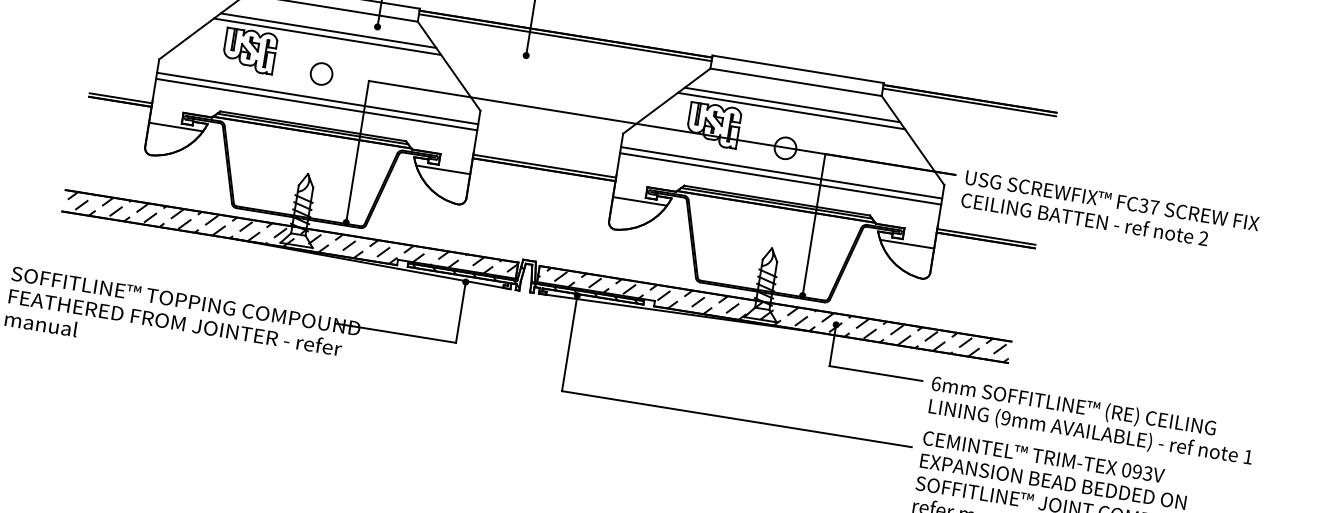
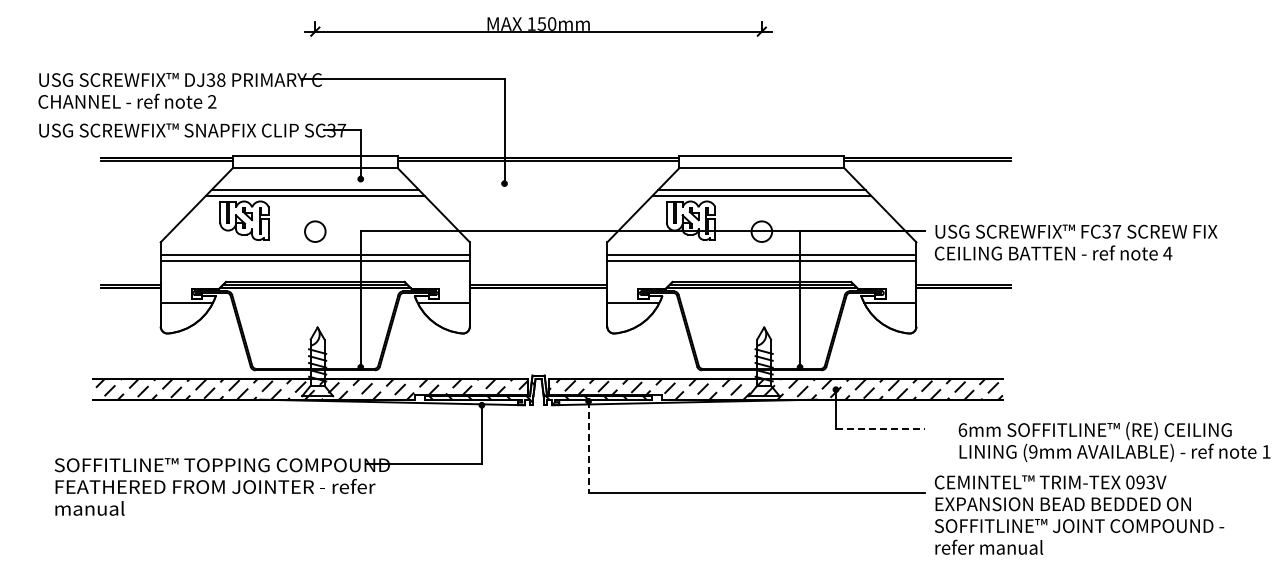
text: (1203, 238) -> (1167, 253), 2 -> 4
line: (569, 343) -> (588, 447), solid -> dashed
line: (875, 373) -> (880, 429), solid -> dashed
text: (1092, 421) -> (1114, 441), moved

